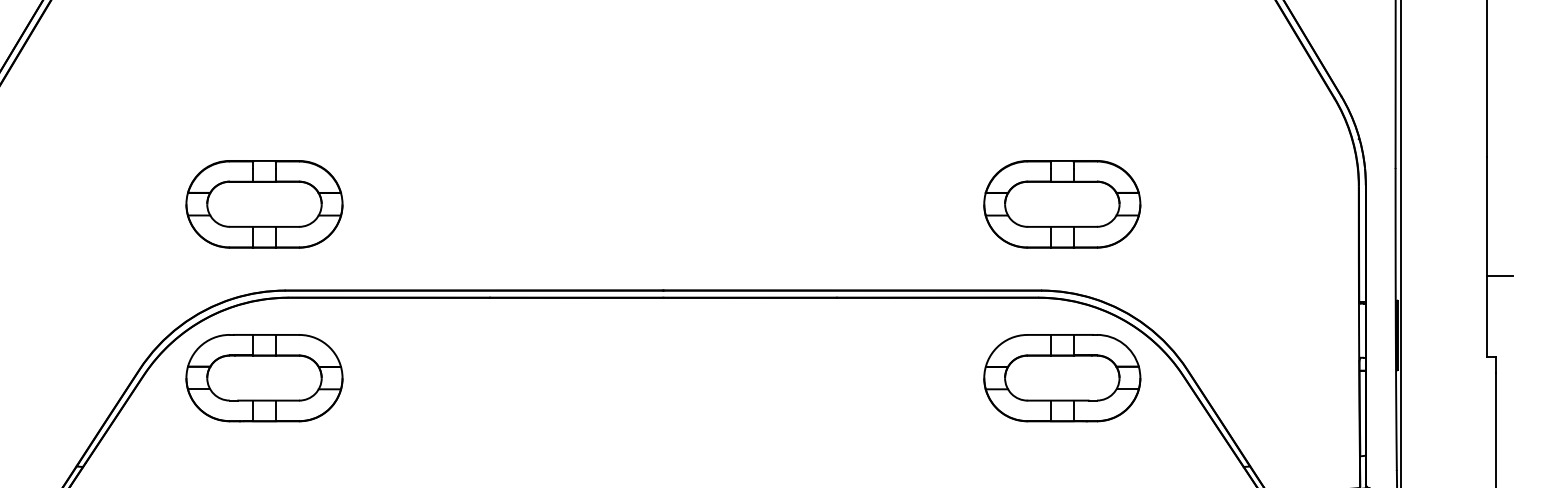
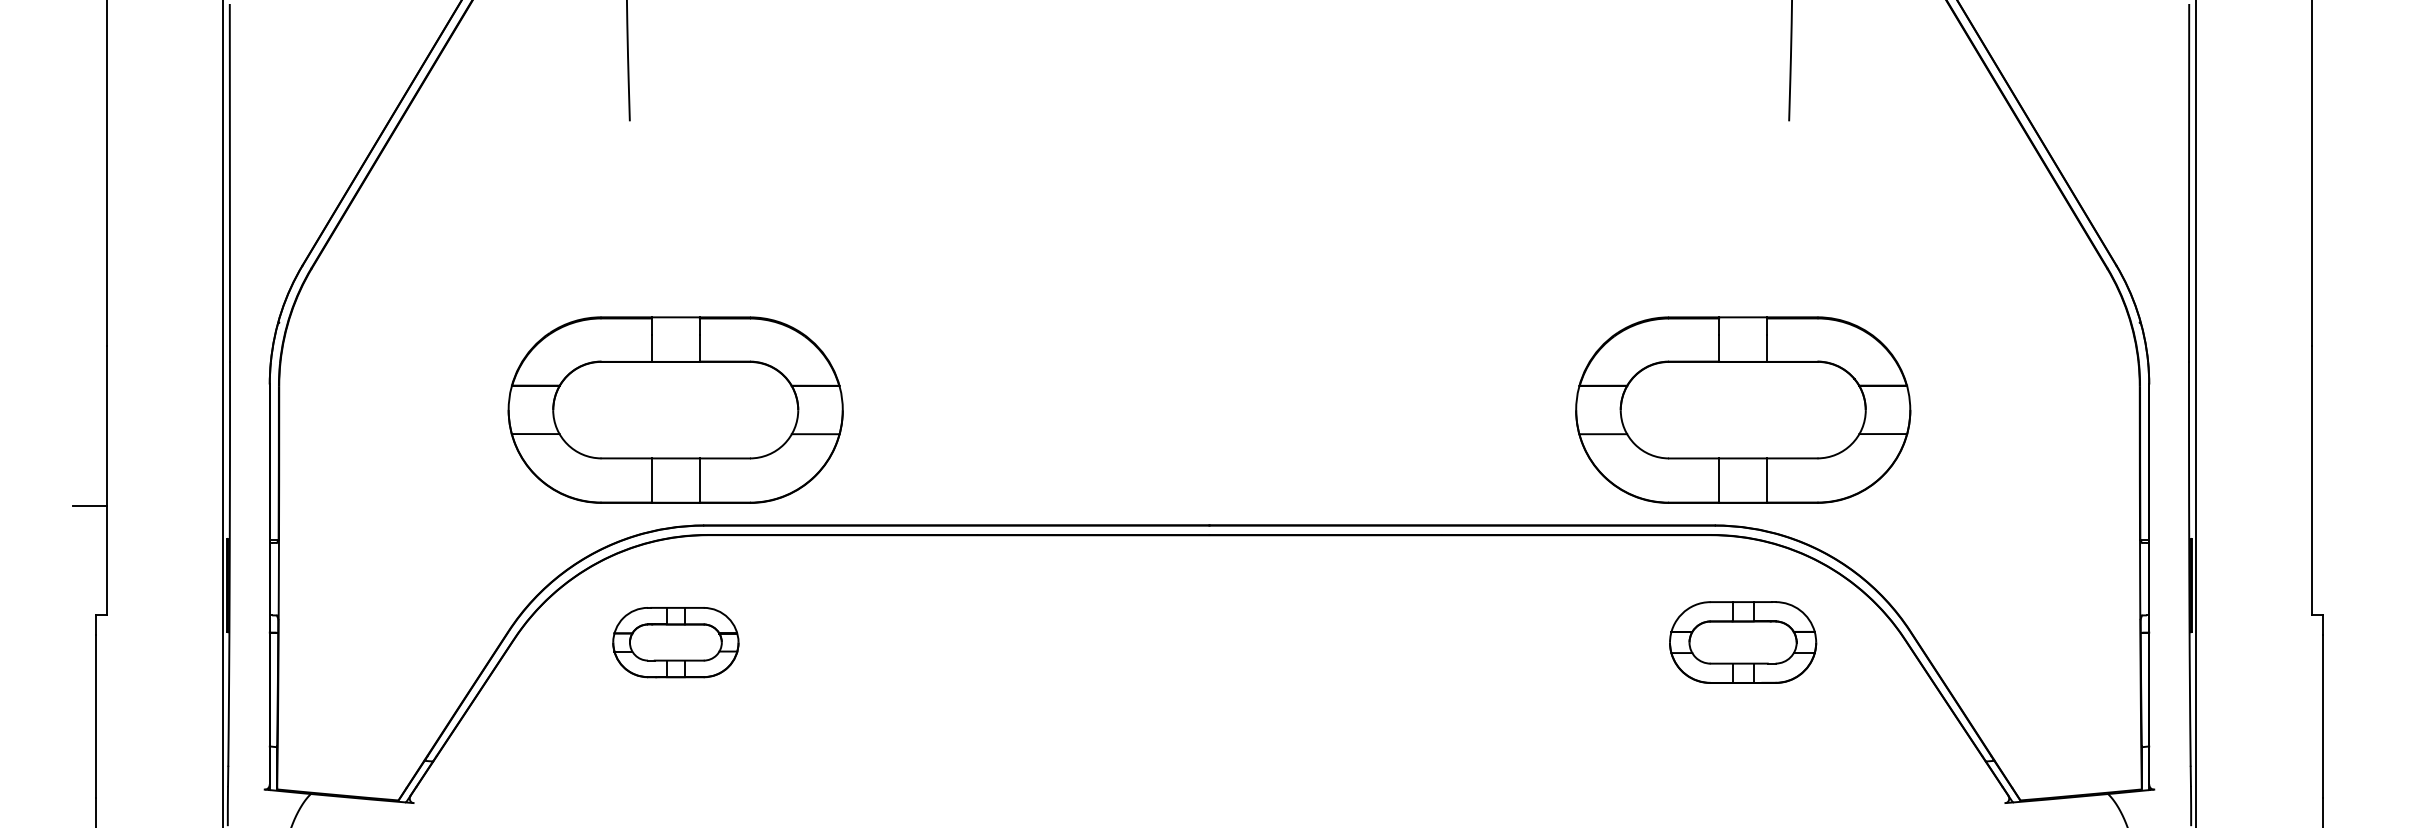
part: (264, 203) -> (675, 409), size x1.6
part: (1061, 203) -> (1742, 409), size x1.6
line: (1499, 276) -> (2328, 506), removed
part: (264, 378) -> (675, 642), size x0.6
part: (1061, 378) -> (1742, 642), size x0.7

